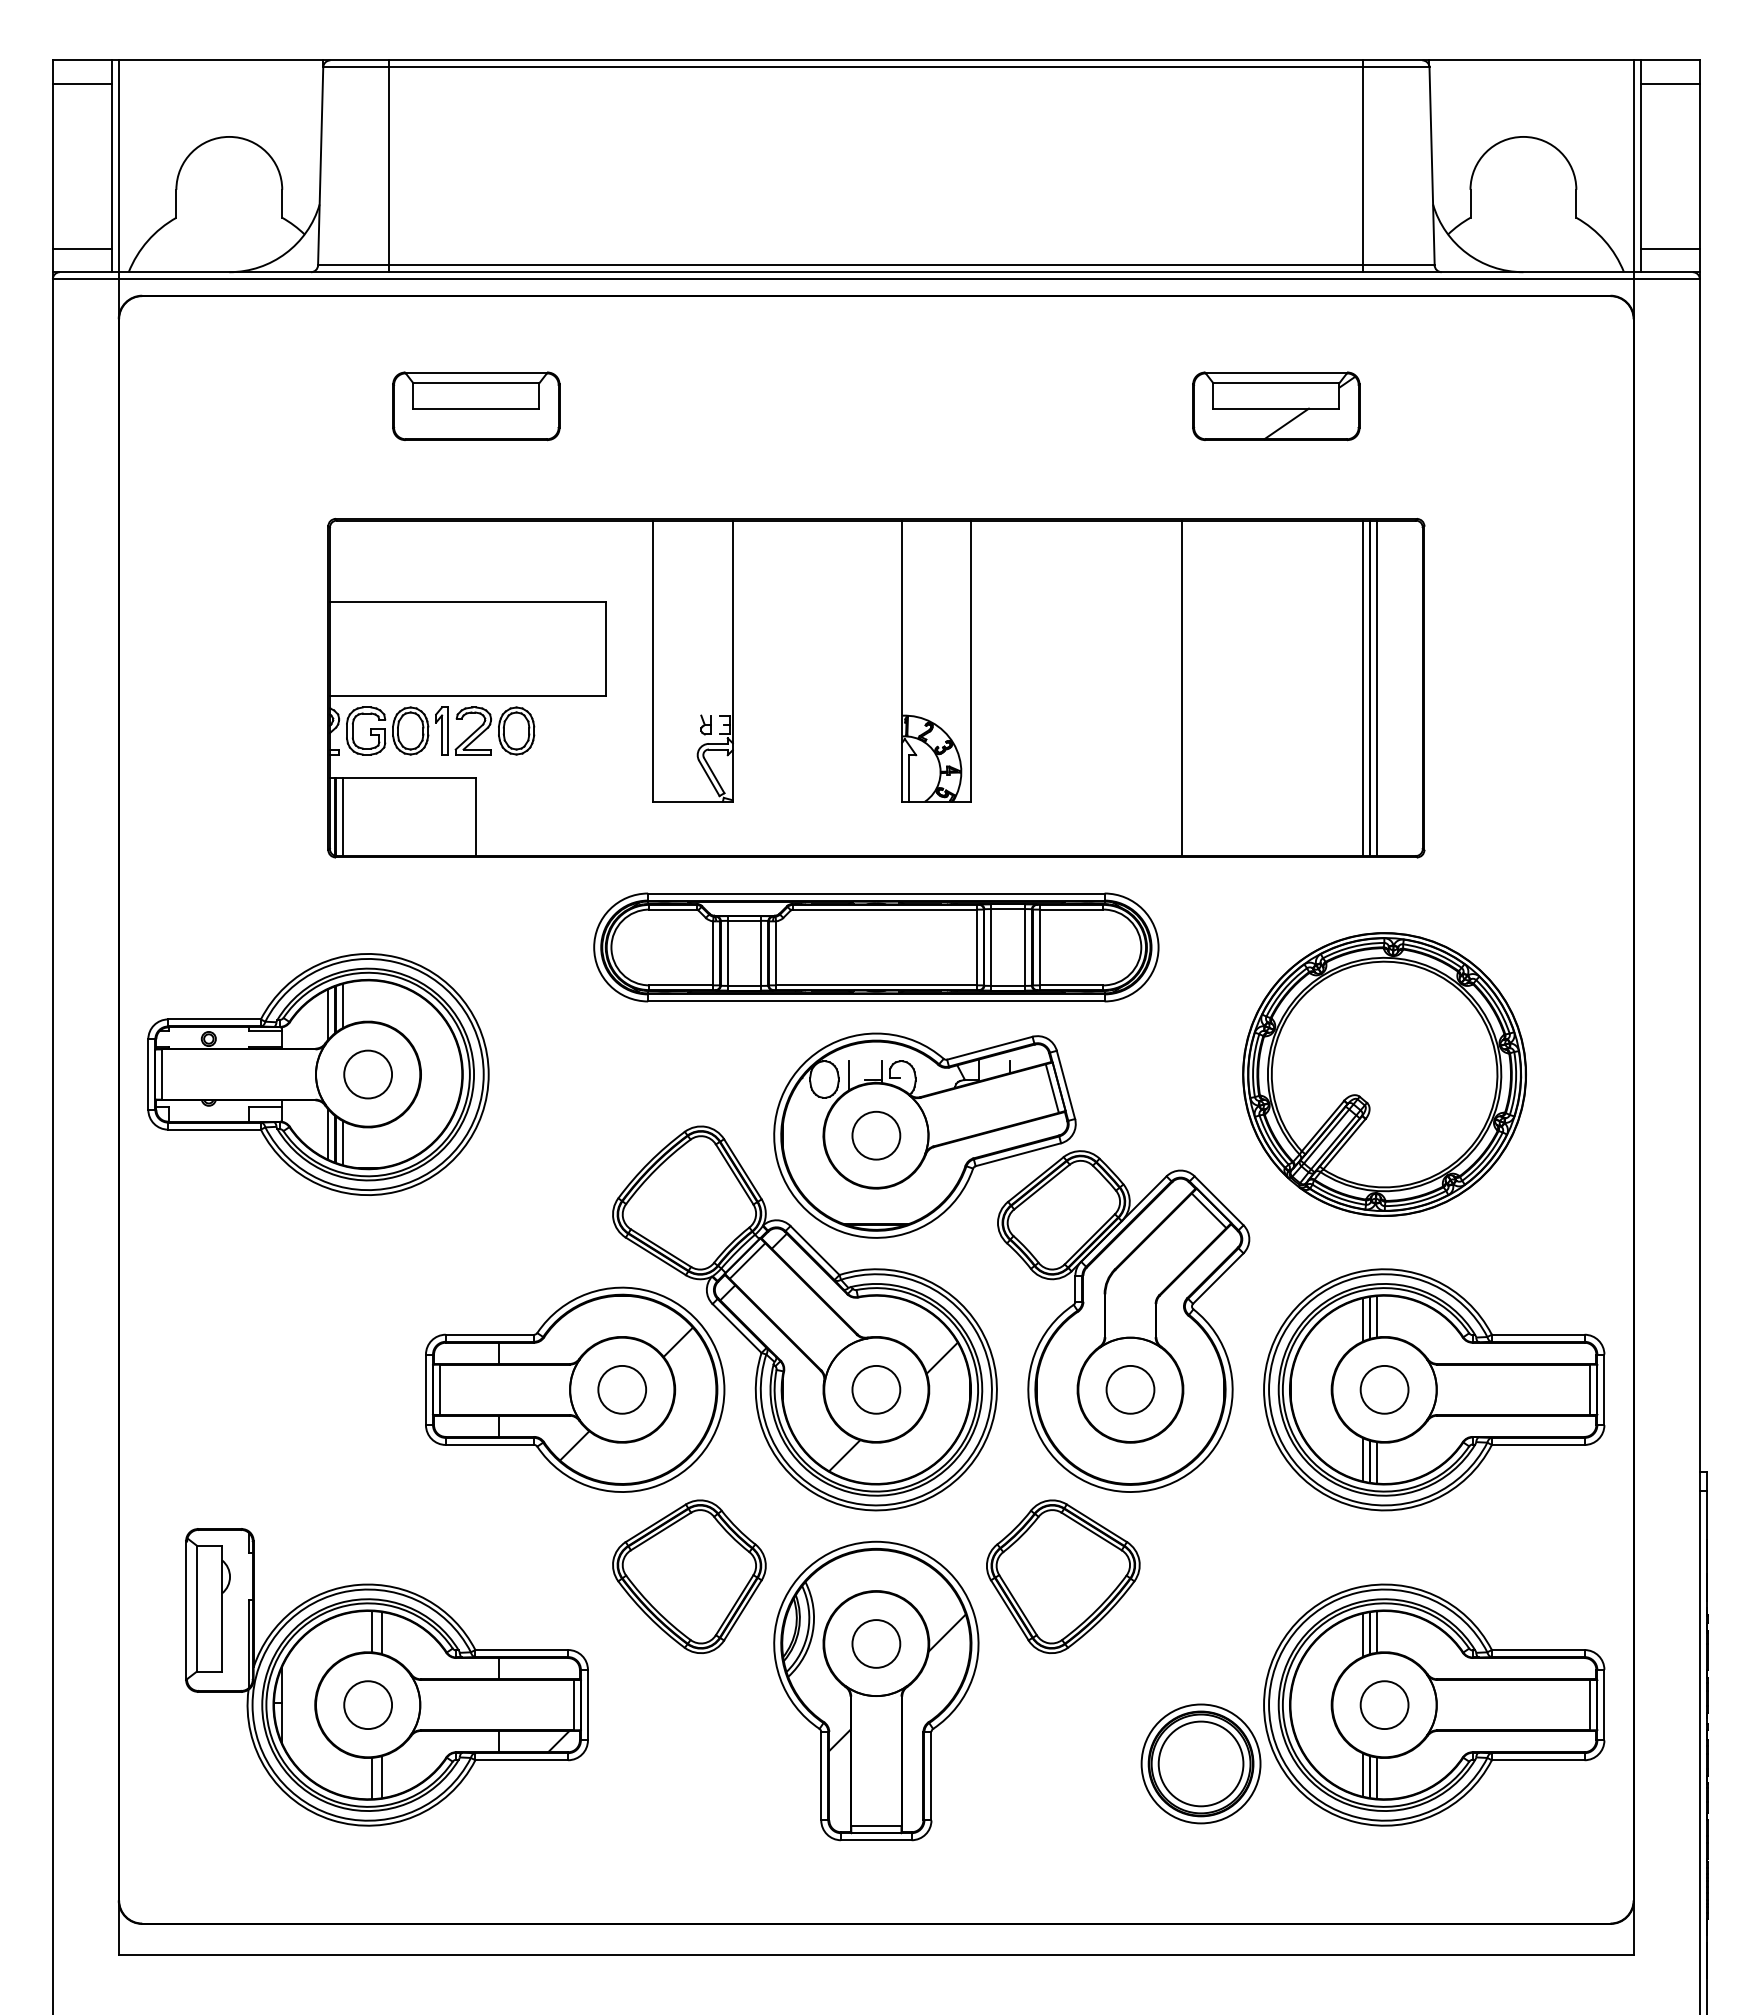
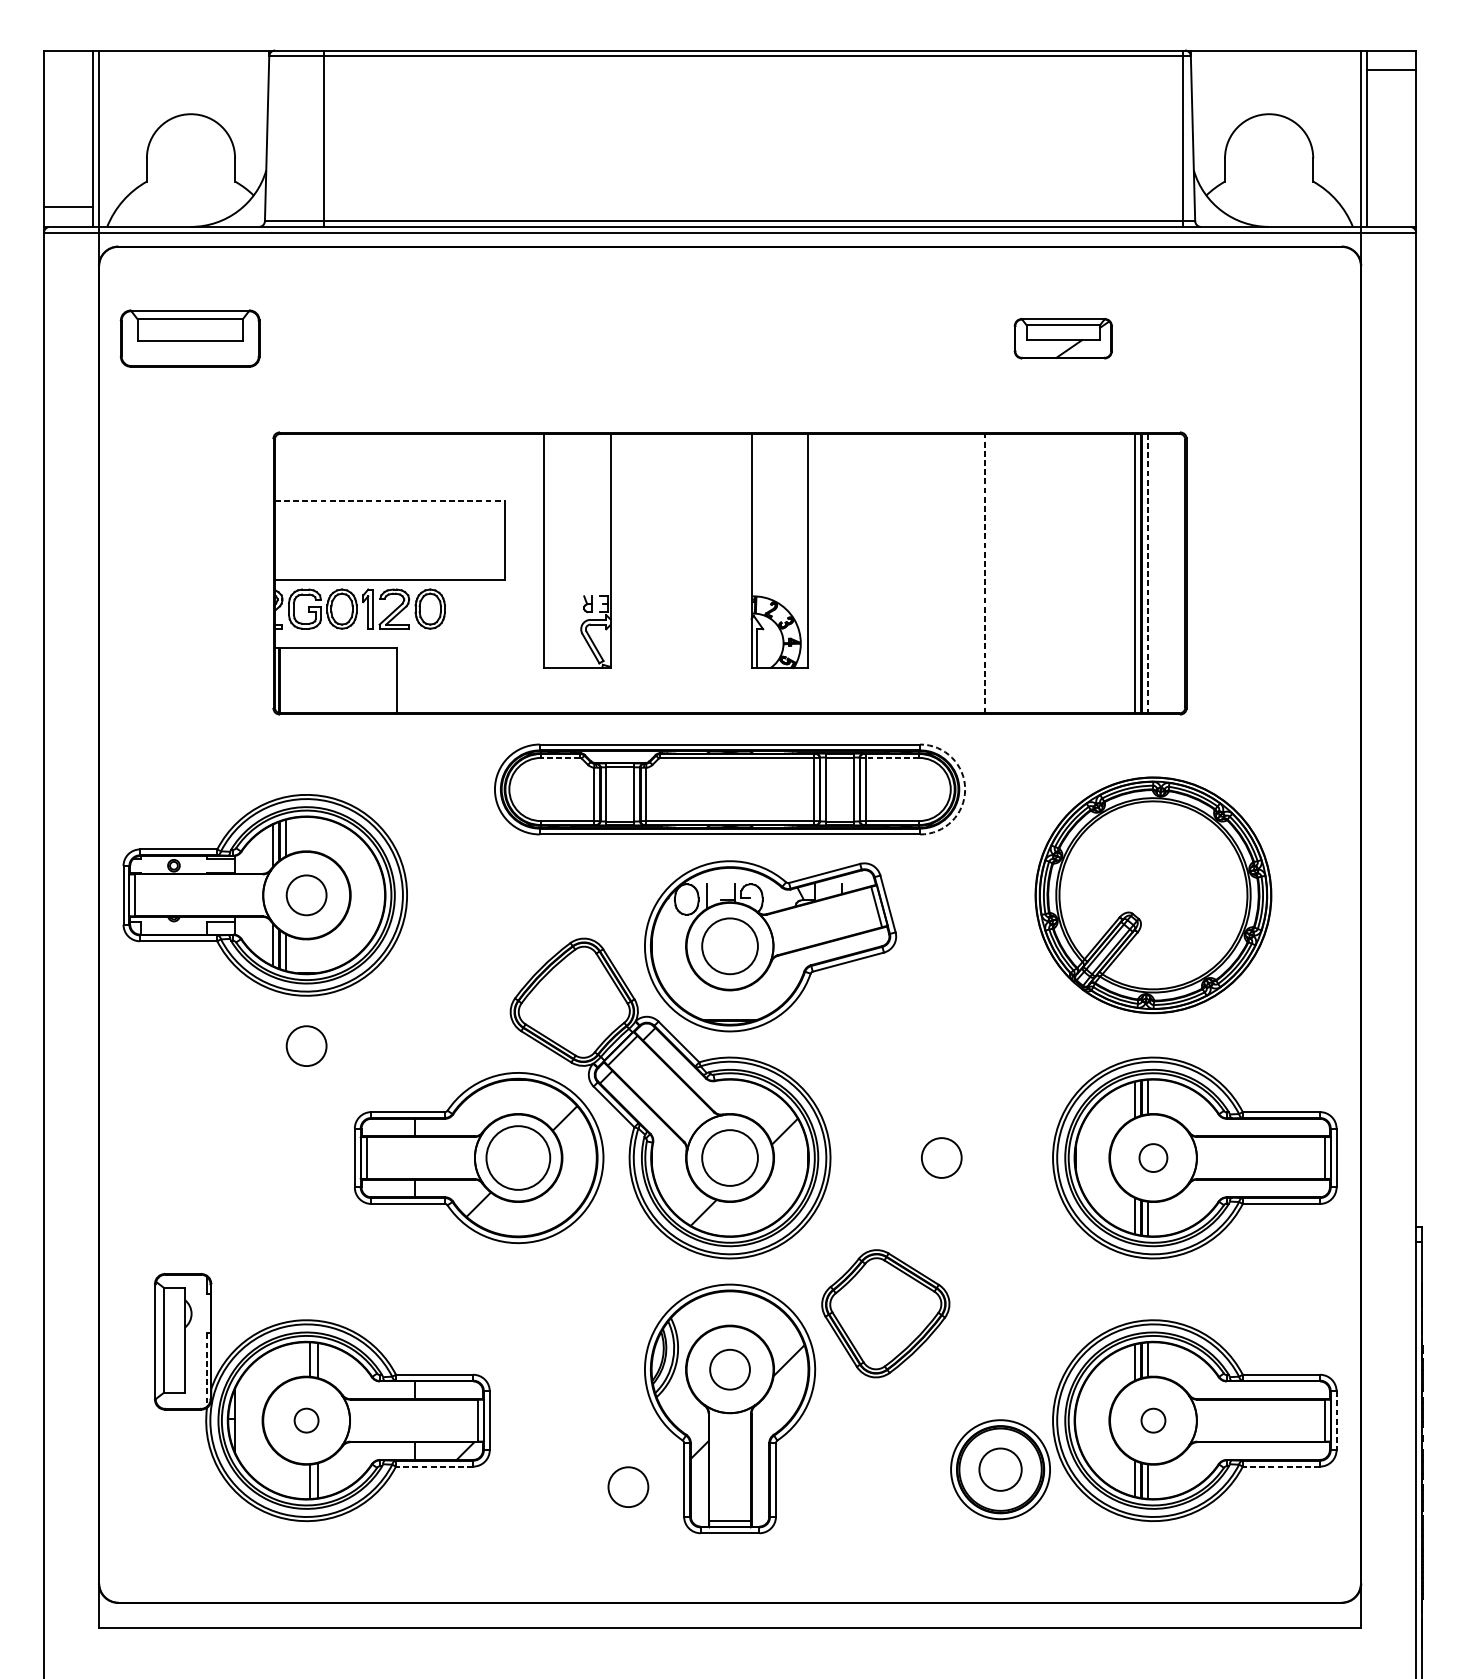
line: (81, 83) -> (67, 69), removed
line: (1363, 166) -> (1183, 138), moved
line: (1670, 248) -> (1391, 207), removed
part: (476, 406) -> (190, 338), moved
part: (1276, 406) -> (1063, 338), size x0.7
line: (467, 601) -> (389, 501), solid -> dashed
line: (1182, 688) -> (985, 573), solid -> dashed
line: (1377, 688) -> (1147, 573), solid -> dashed
line: (343, 817) -> (286, 681), removed
line: (672, 909) -> (560, 757), solid -> dashed
line: (1071, 909) -> (892, 757), solid -> dashed
arc: (1158, 947) -> (965, 789), solid -> dashed
circle: (876, 1135) -> (730, 946), size x1.4
circle: (367, 1255) -> (306, 1046), added
part: (1123, 1321) -> (935, 1101), removed
circle: (622, 1389) -> (518, 1157), size x1.6
circle: (876, 1389) -> (730, 1157), size x1.4
circle: (1384, 1389) -> (1153, 1157), size x0.7
part: (689, 1576) -> (574, 1313), removed
line: (248, 1644) -> (206, 1370), solid -> dashed
circle: (367, 1704) -> (306, 1420), size x0.6
circle: (1384, 1705) -> (1153, 1421), size x0.6
line: (1604, 1705) -> (1336, 1421), solid -> dashed
line: (521, 1760) -> (434, 1466), solid -> dashed
line: (1537, 1760) -> (1280, 1466), solid -> dashed
circle: (1200, 1763) -> (1000, 1469), size x0.6
circle: (754, 1784) -> (628, 1486), added

